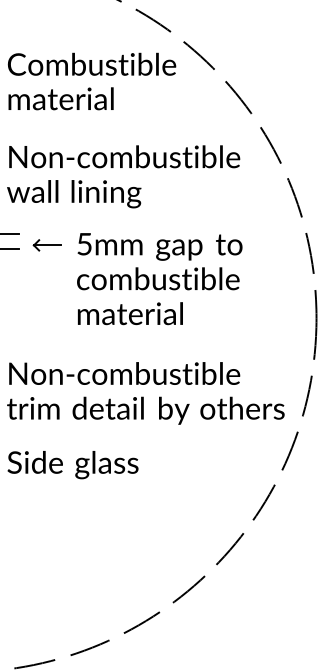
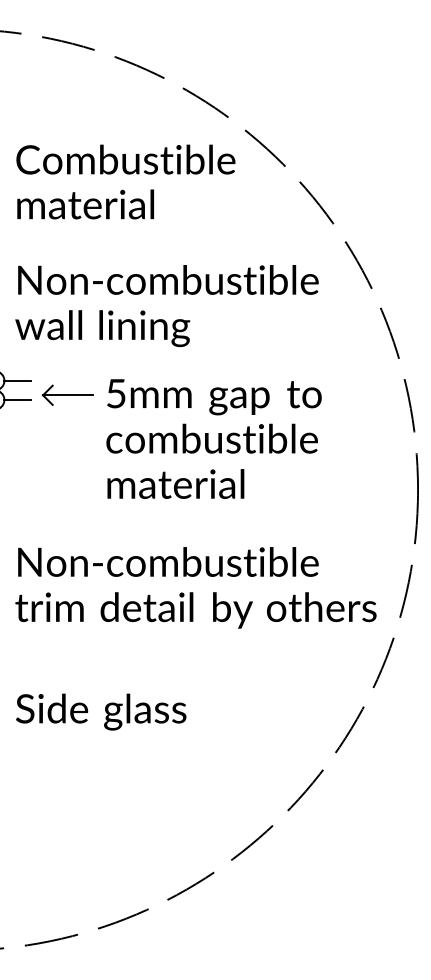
part: (47, 244) -> (67, 394), size x1.43
text: (73, 464) -> (101, 711), moved

